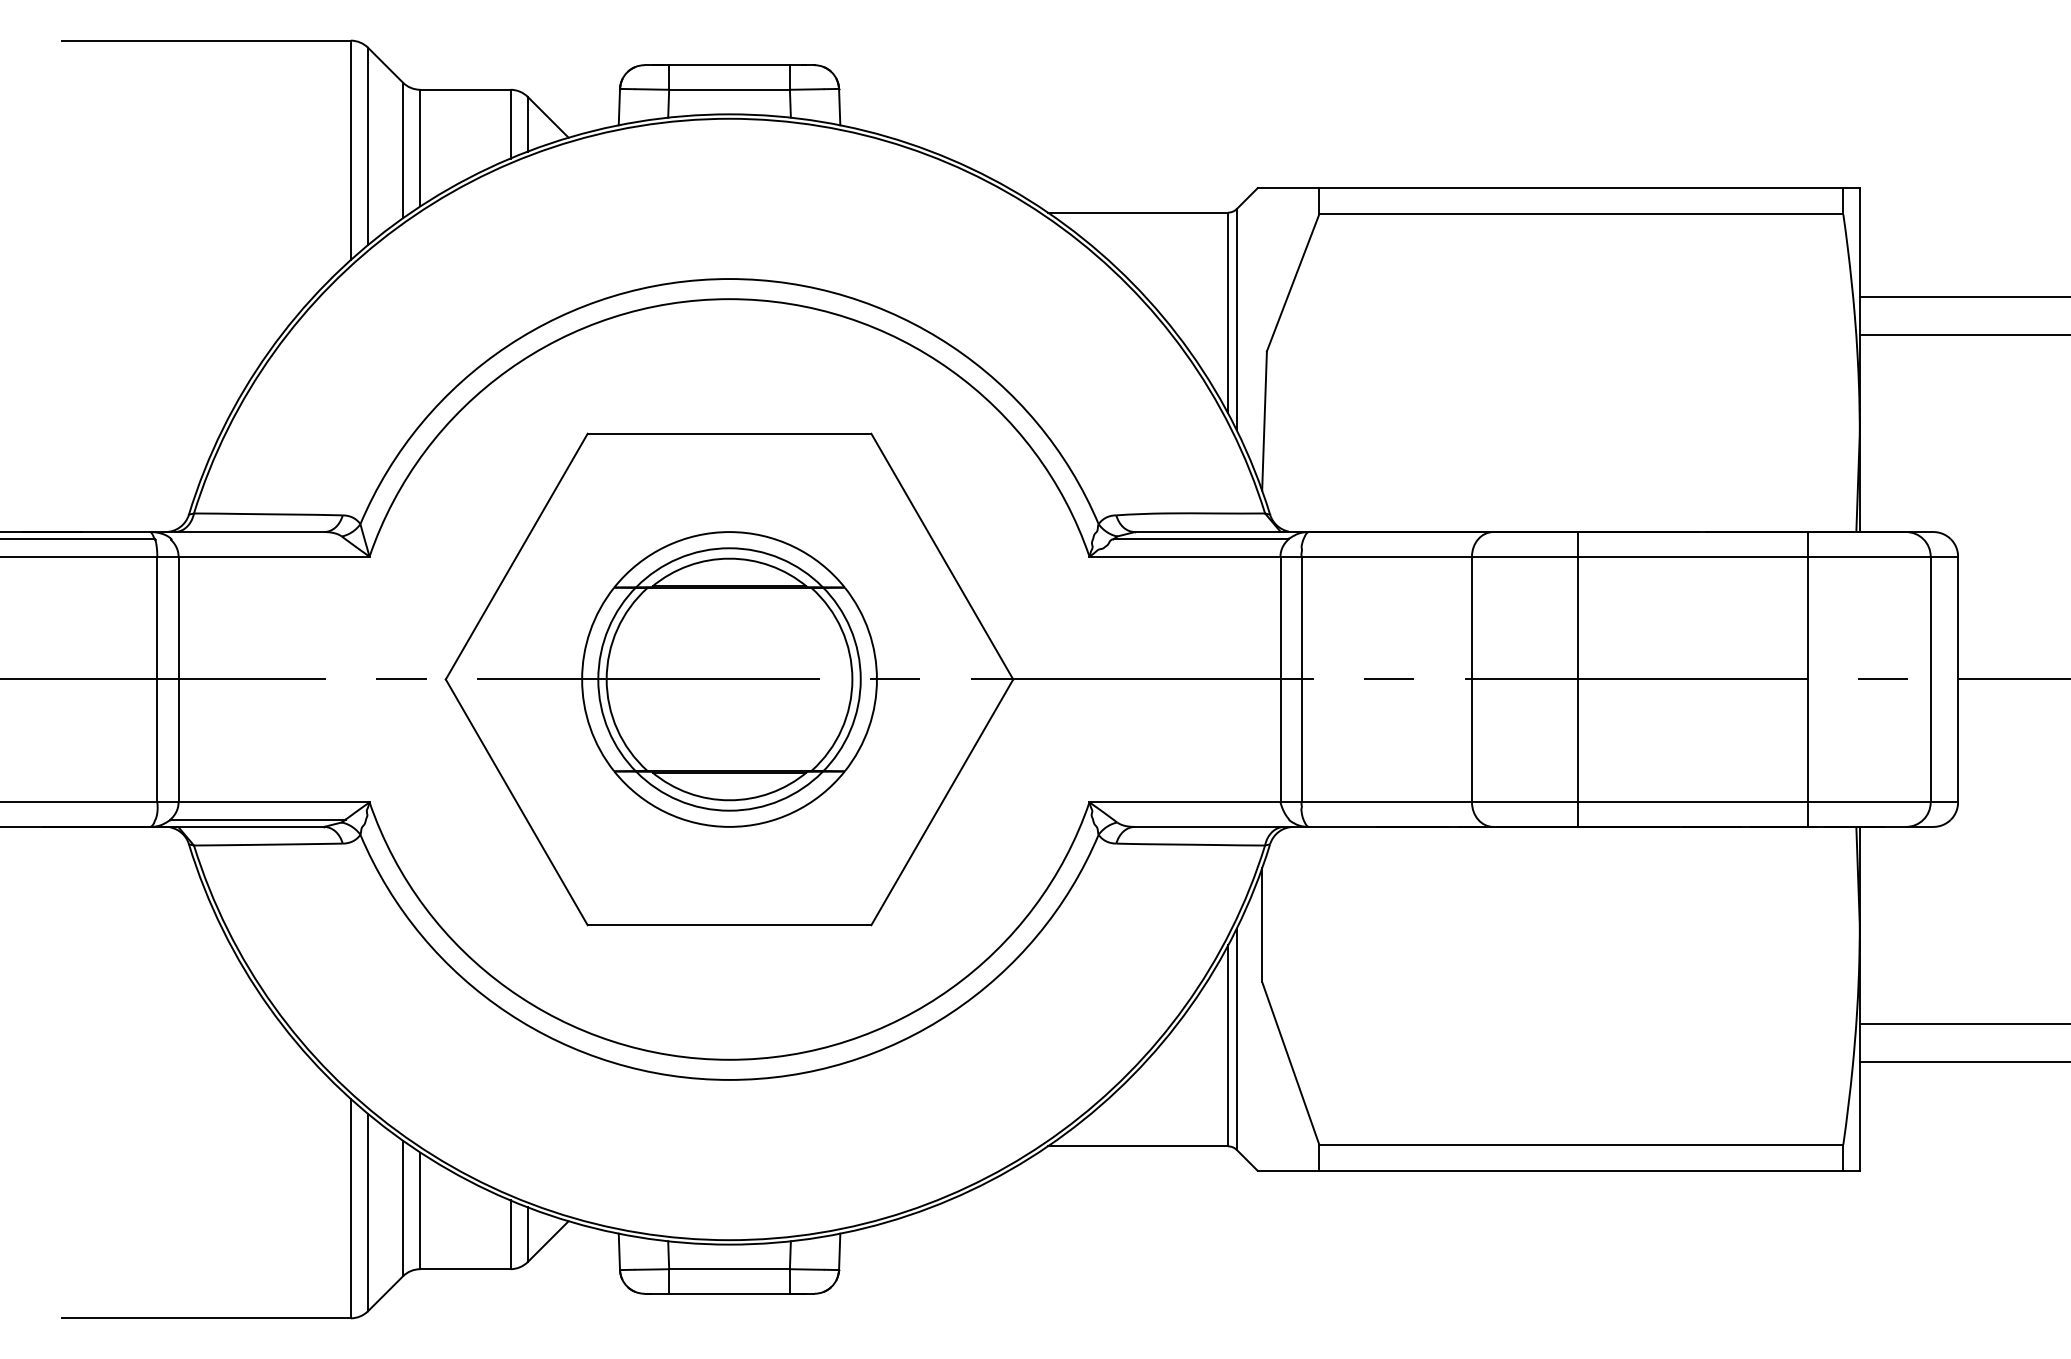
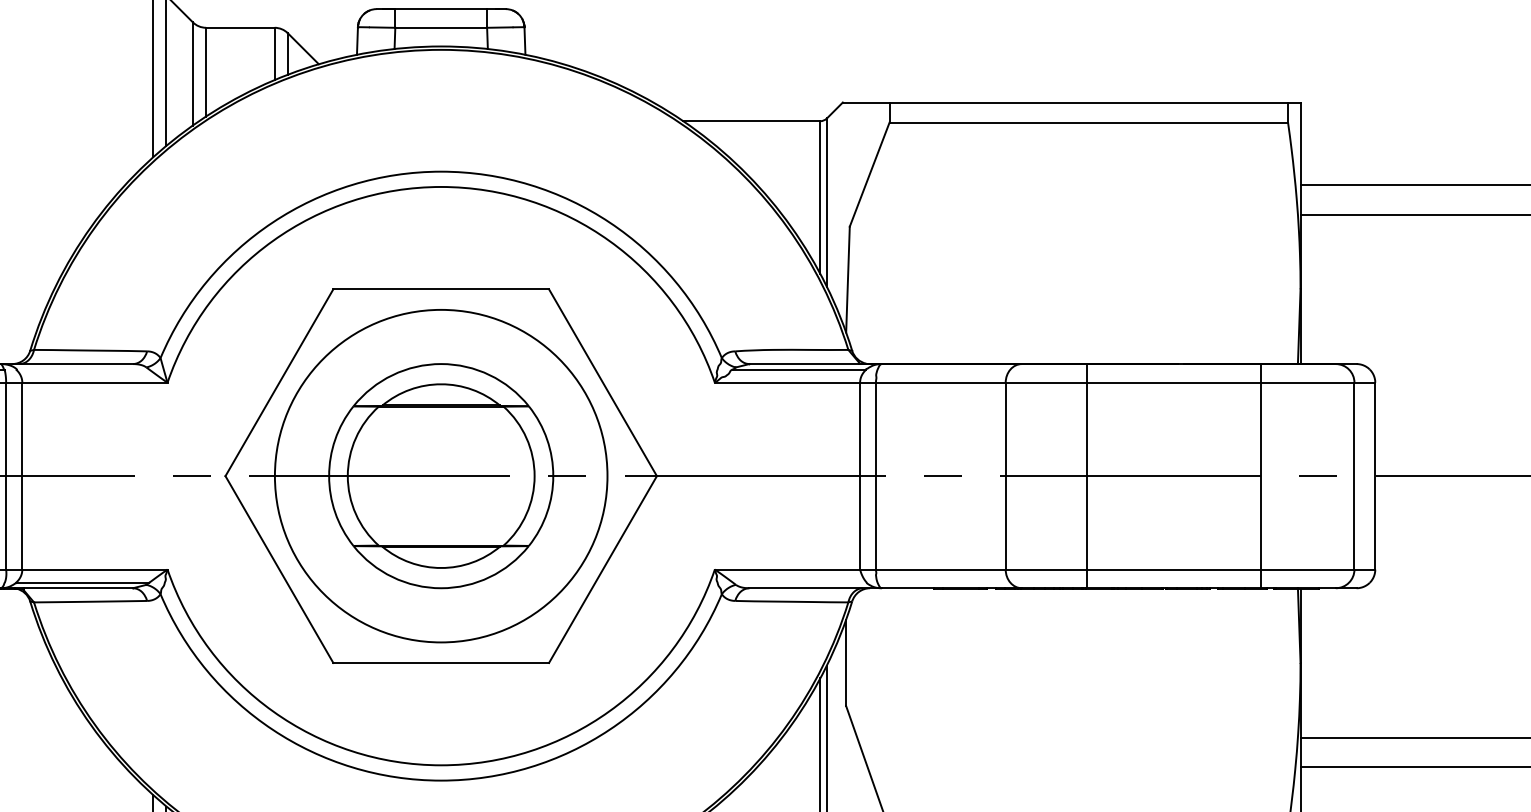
circle: (729, 679) -> (441, 476), size x1.67

